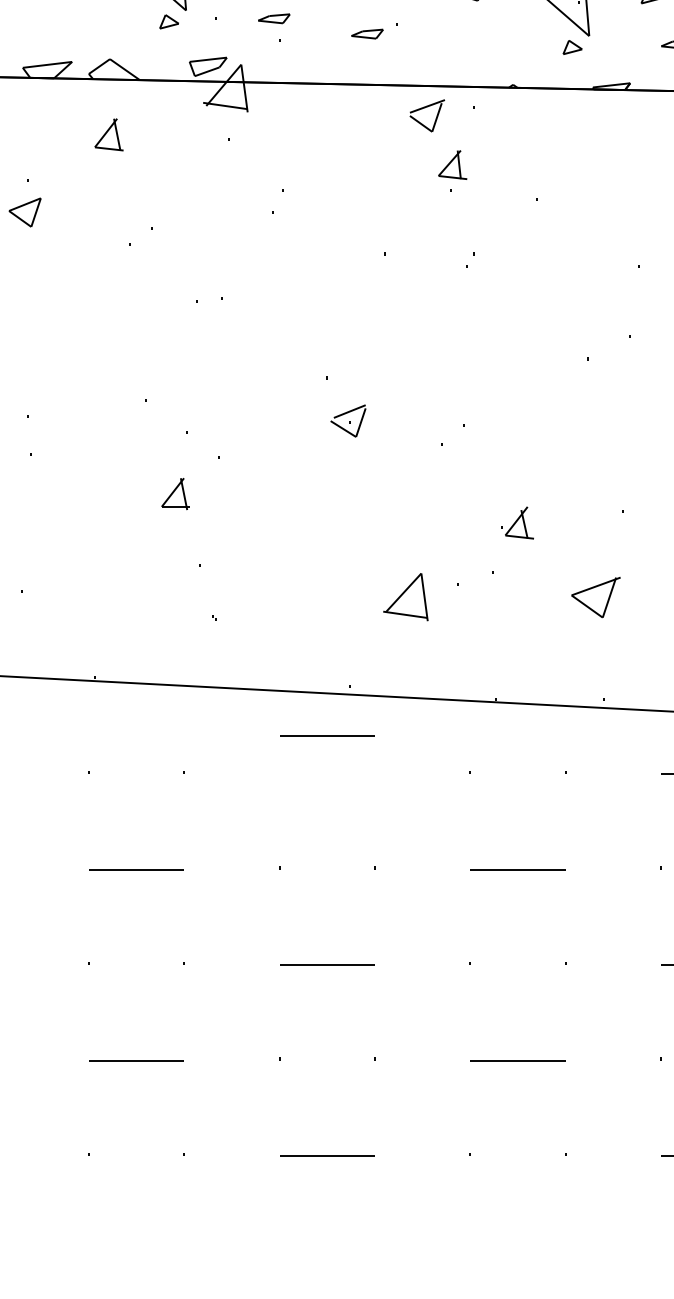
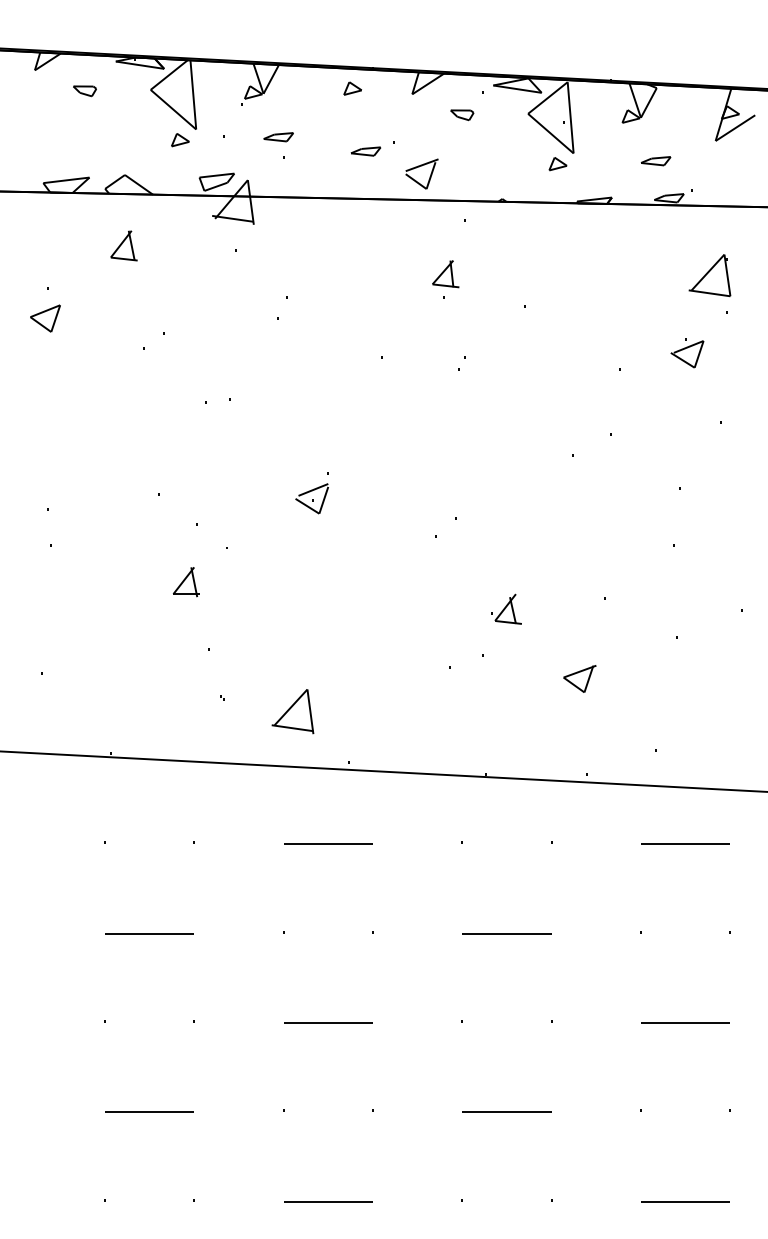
part: (424, 108) -> (419, 167), moved
part: (347, 420) -> (311, 498), moved
part: (405, 596) -> (292, 711), moved
part: (595, 596) -> (579, 678), size x0.71
line: (327, 734) -> (328, 843), moved

